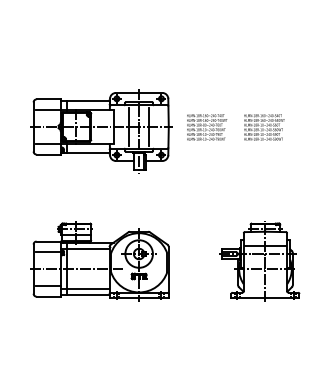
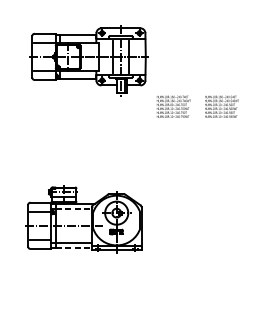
part: (101, 131) -> (89, 60), moved
line: (87, 248) -> (73, 208), solid -> dashed
part: (259, 261) -> (217, 219), removed
line: (88, 295) -> (74, 247), solid -> dashed

